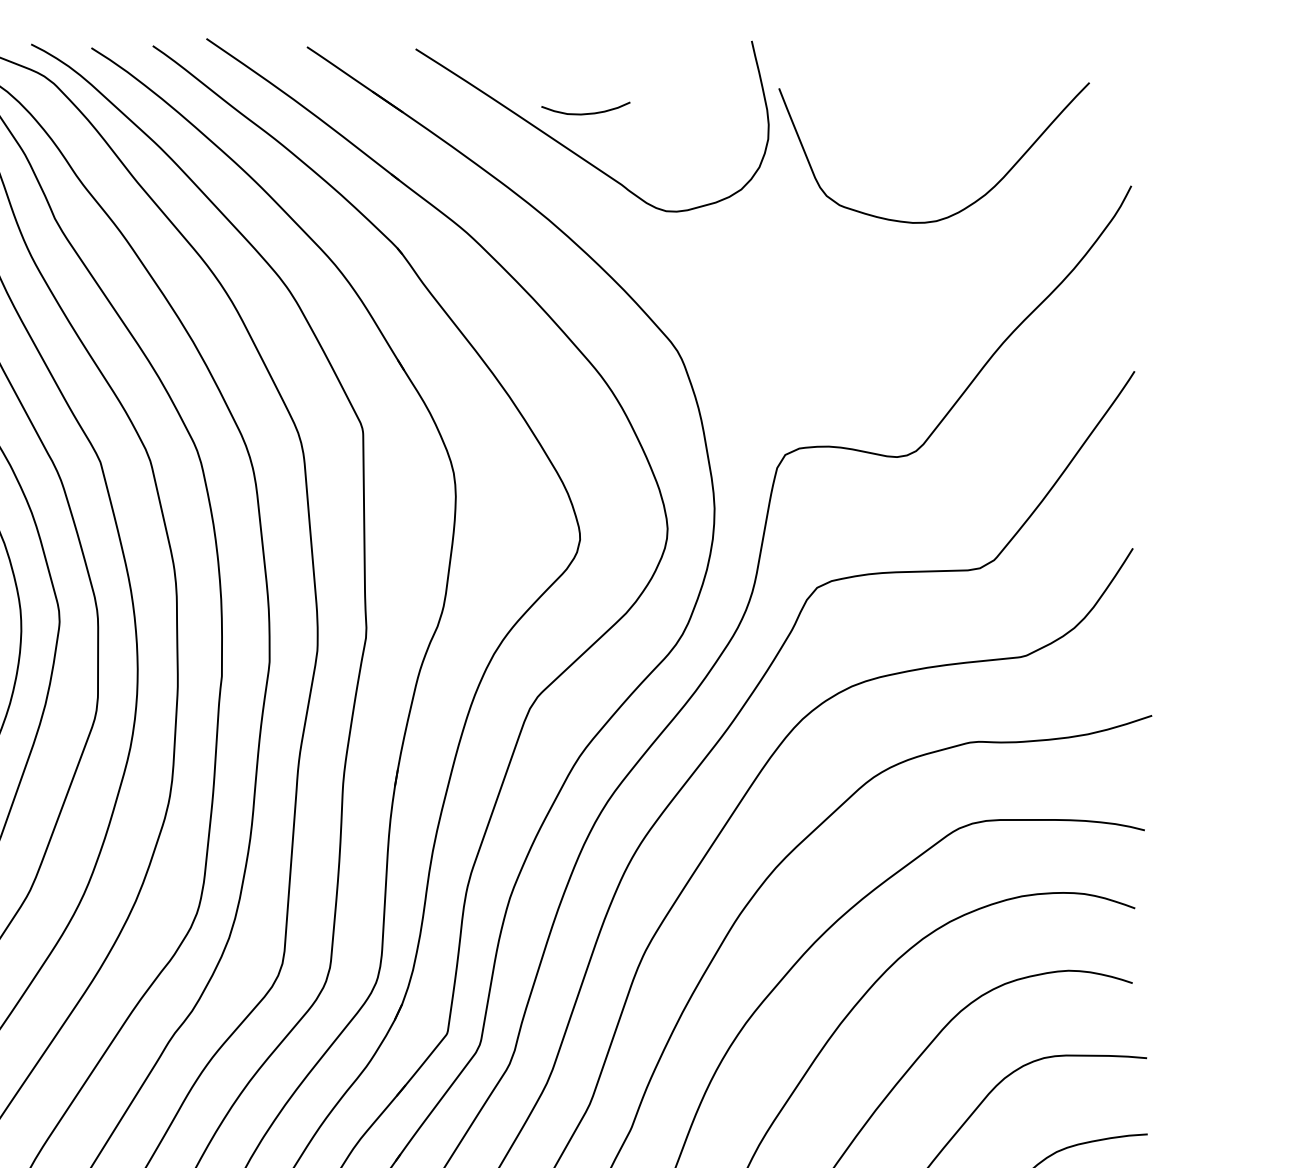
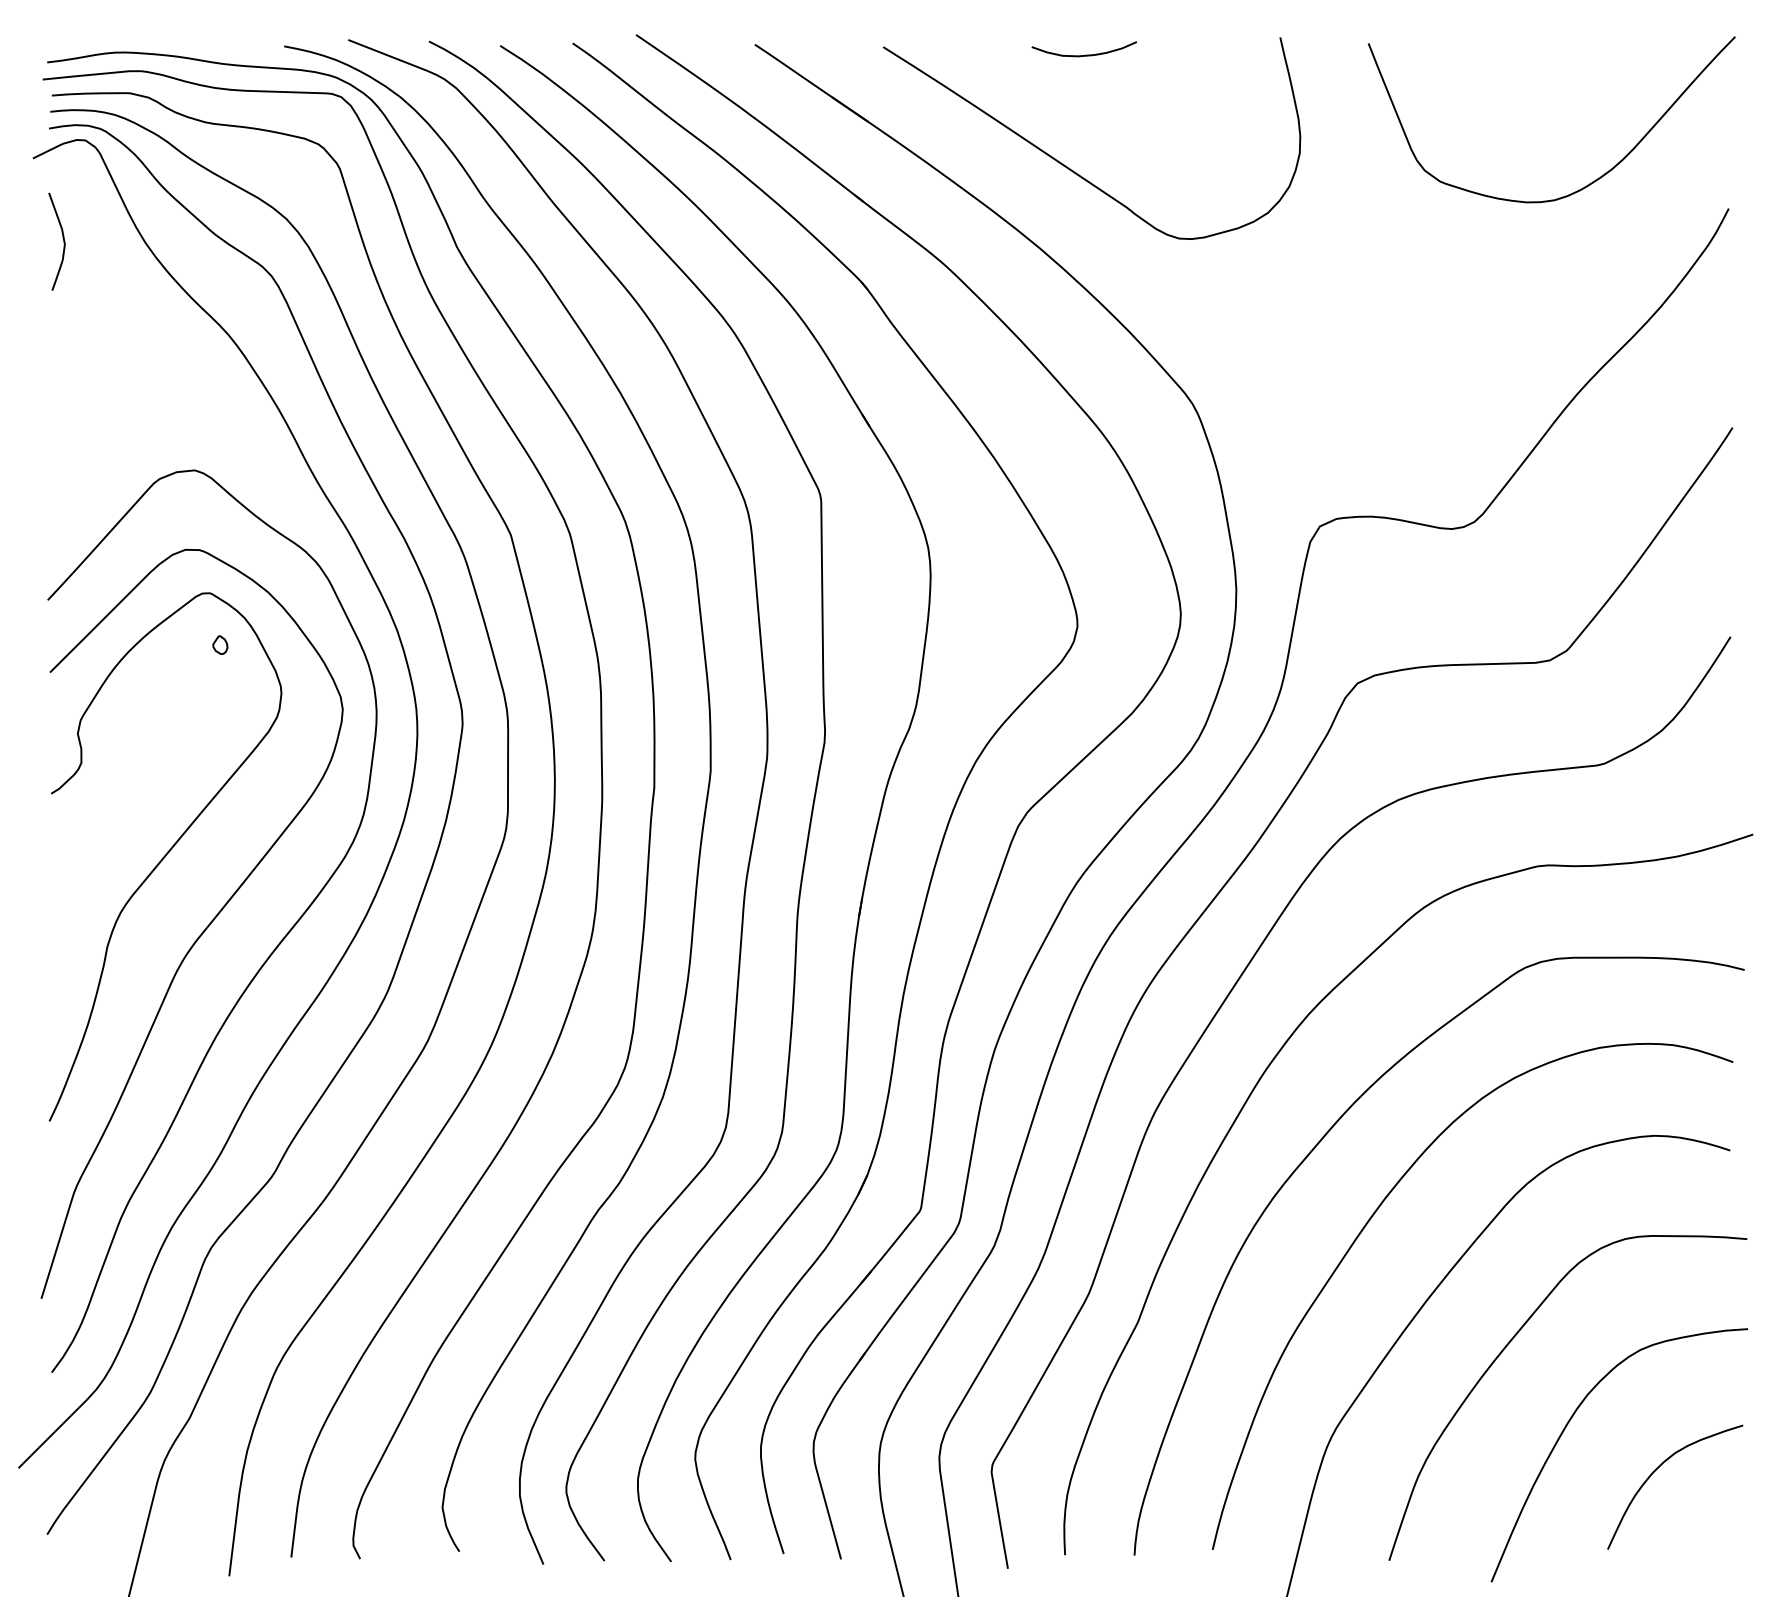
curve: (586, 112) -> (1085, 54), moved
curve: (968, 205) -> (1592, 181), moved

